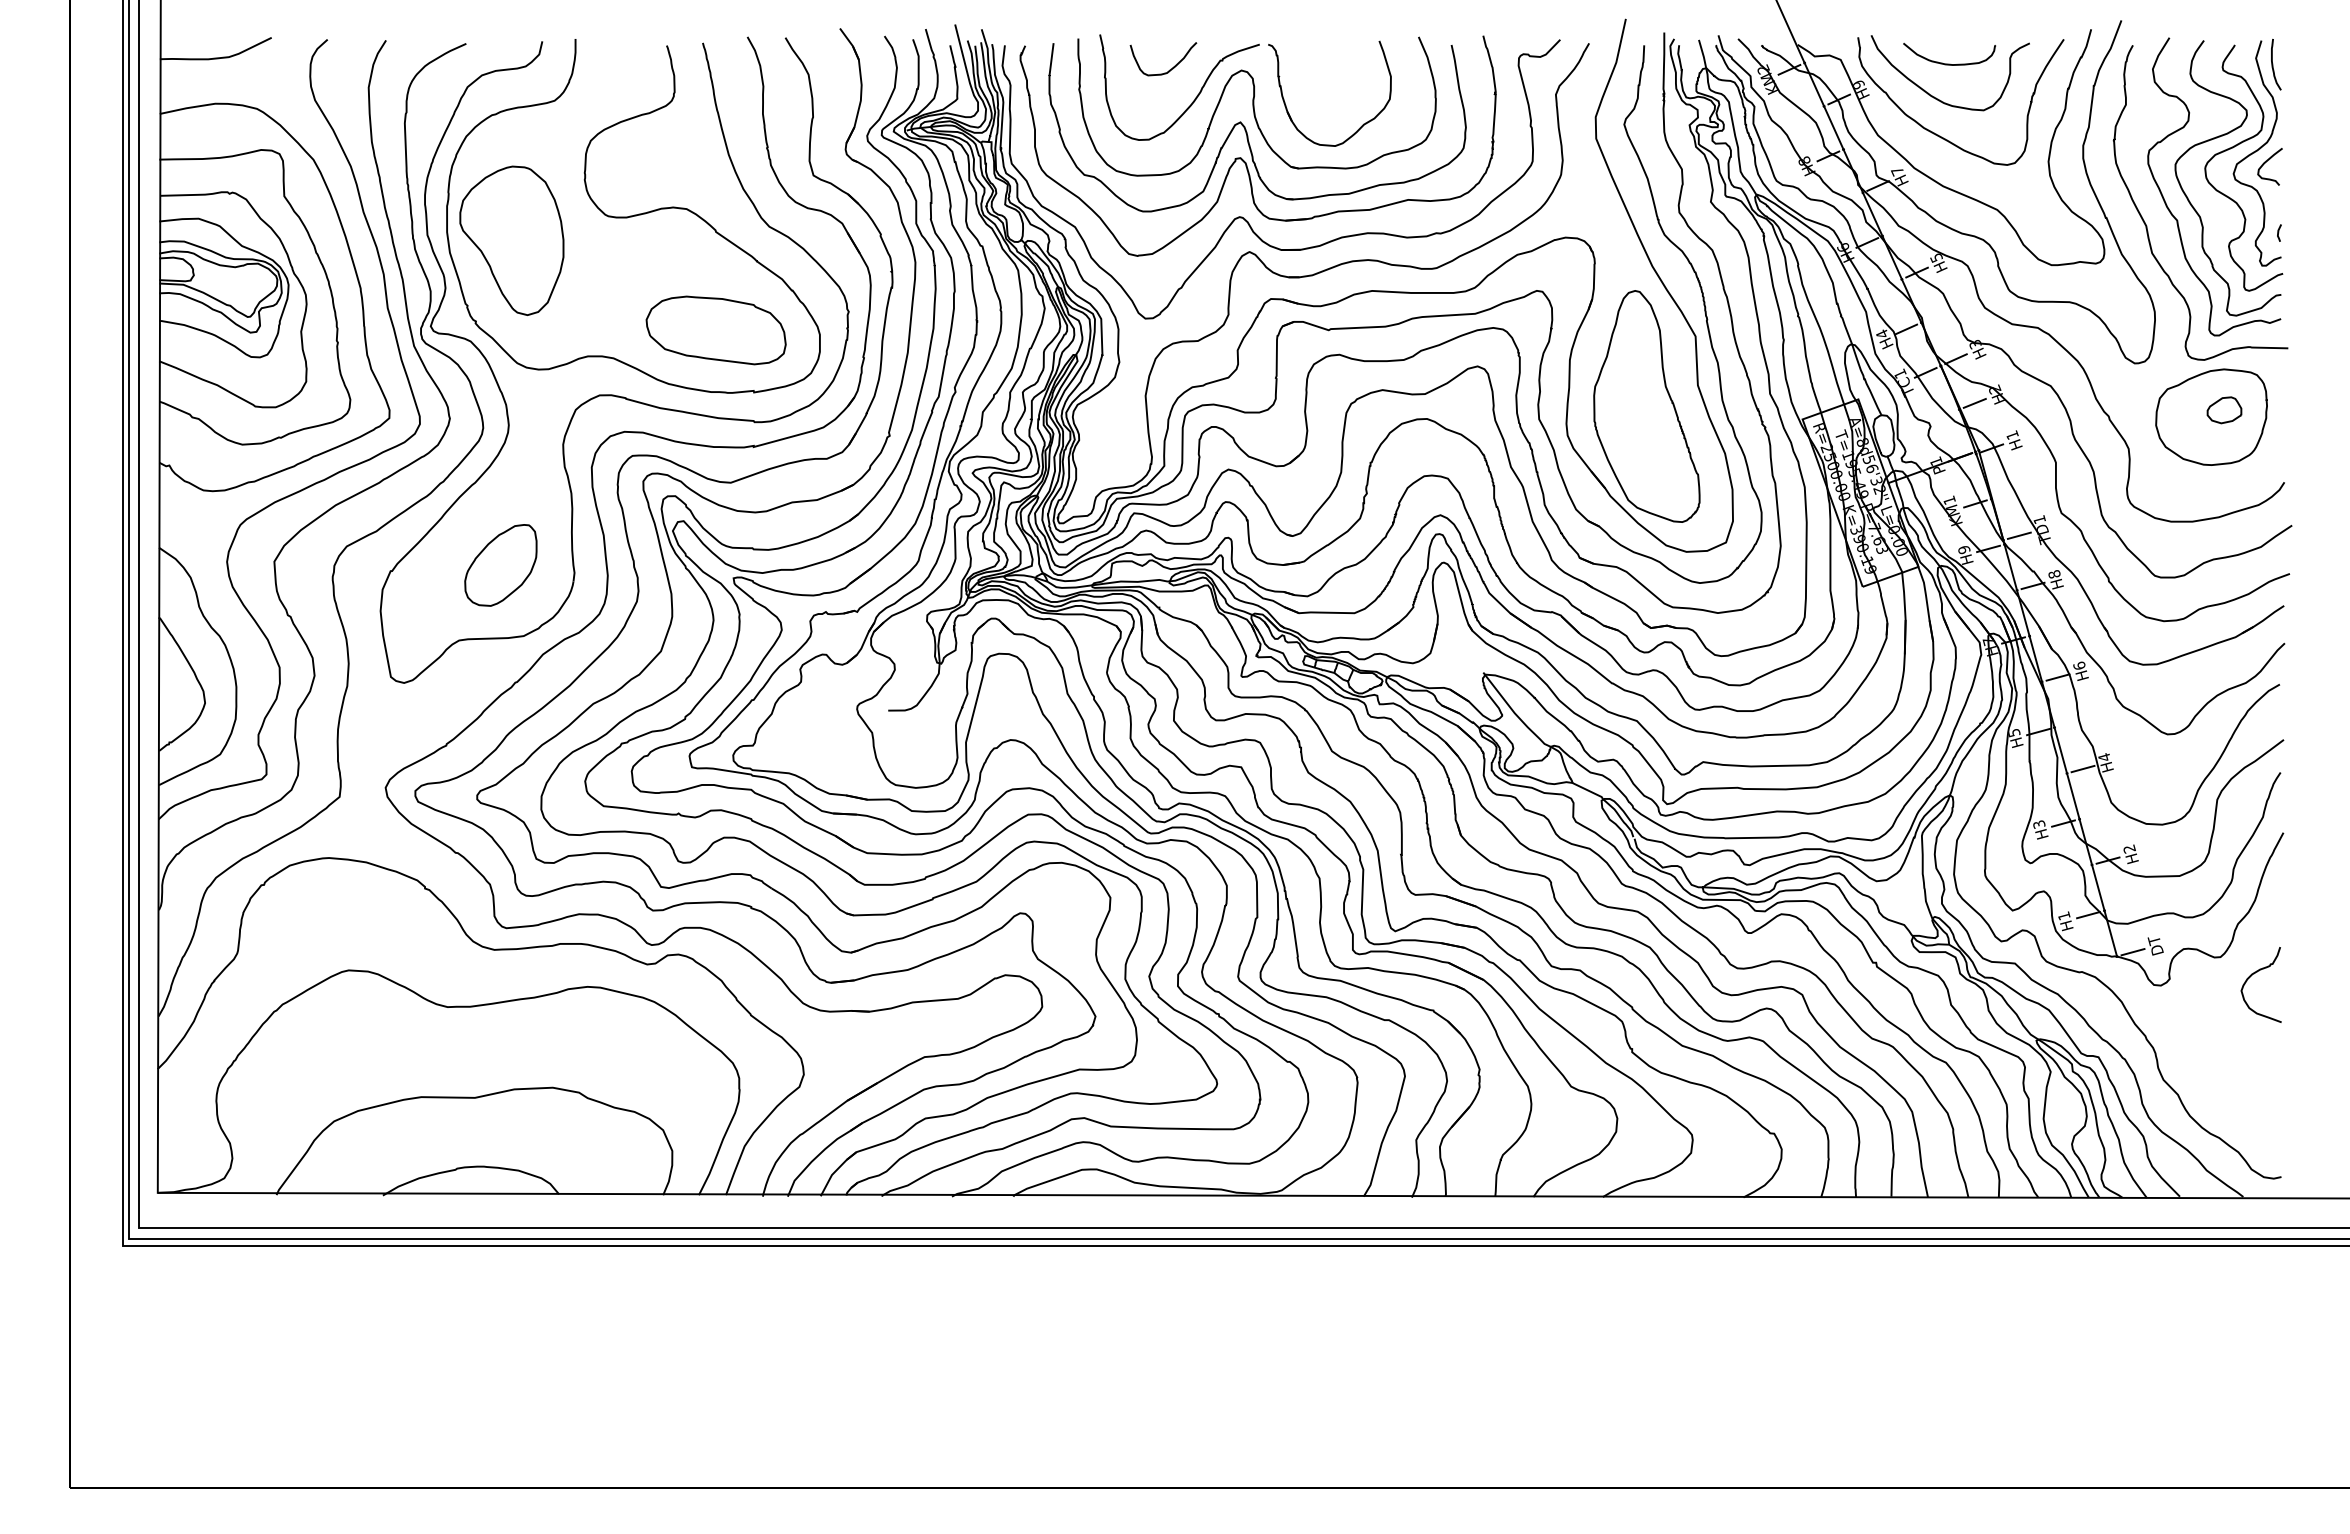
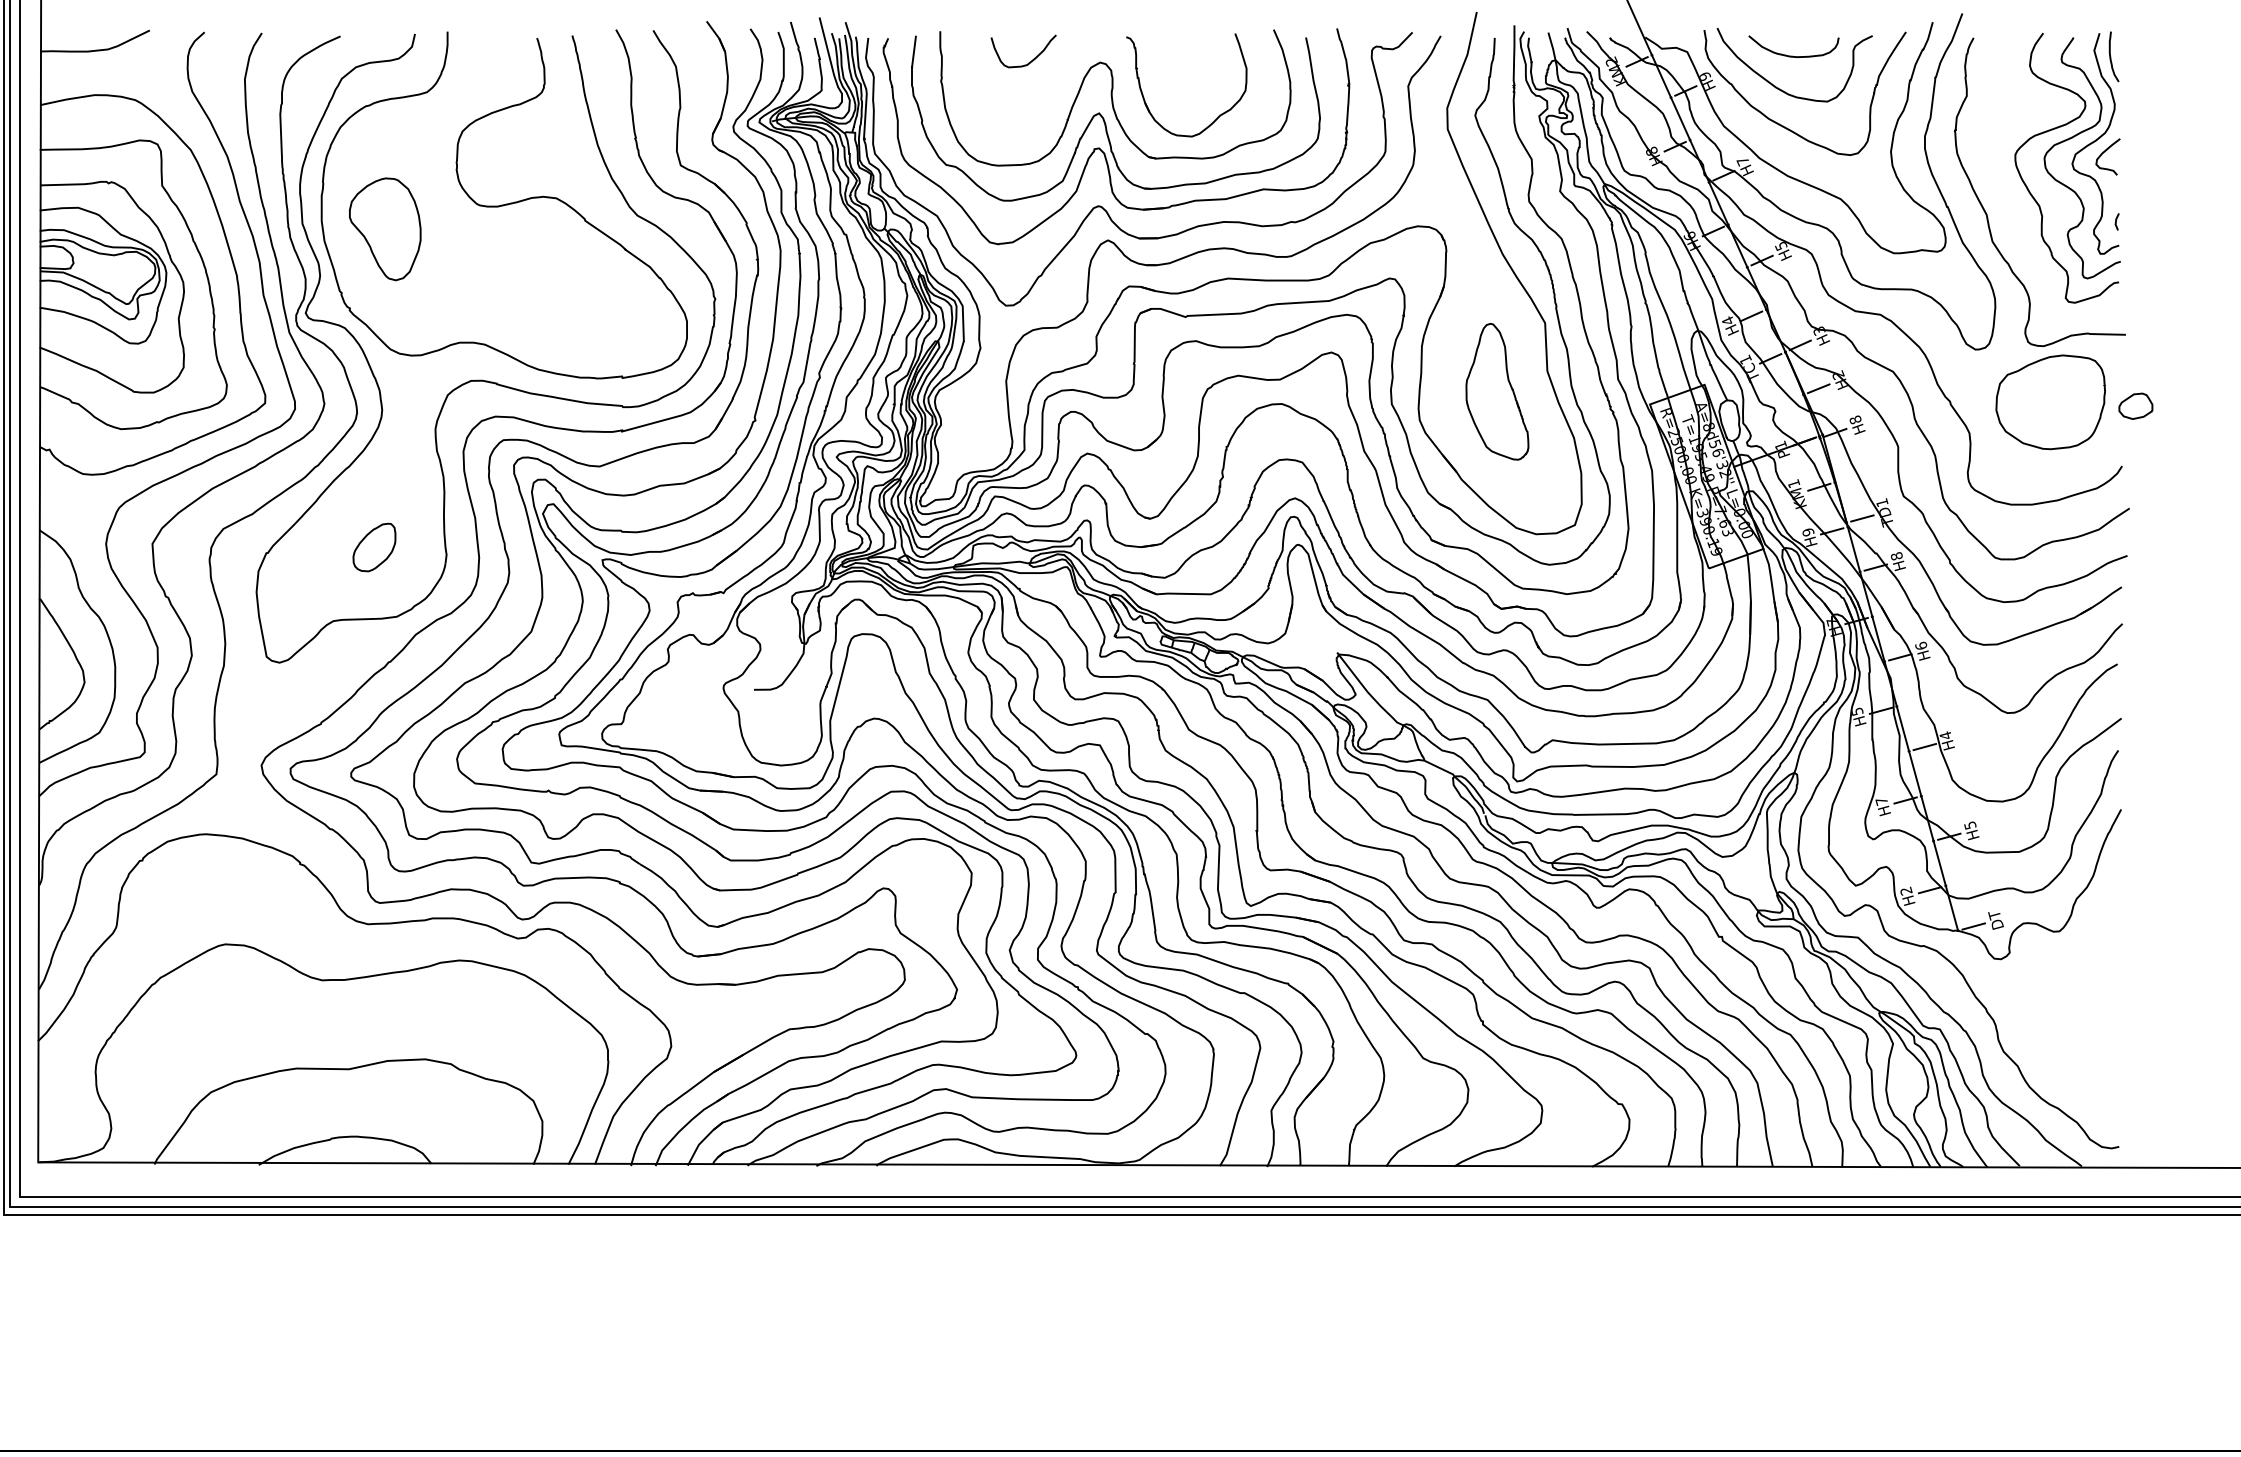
curve: (1194, 98) -> (1054, 89), removed
curve: (2178, 220) -> (2018, 209), removed
part: (511, 240) -> (384, 229), size x0.7
part: (715, 330) -> (584, 317), removed
part: (1646, 406) -> (1497, 391), size x0.6
part: (2224, 410) -> (2135, 406), moved
text: (2012, 434) -> (1855, 419), H1 -> H8
part: (500, 565) -> (374, 547), size x0.6
text: (2038, 824) -> (1881, 801), H3 -> H7
text: (2129, 848) -> (1970, 824), H2 -> H5
text: (2064, 915) -> (1906, 890), H1 -> H2
curve: (2254, 974) -> (2092, 948), removed

